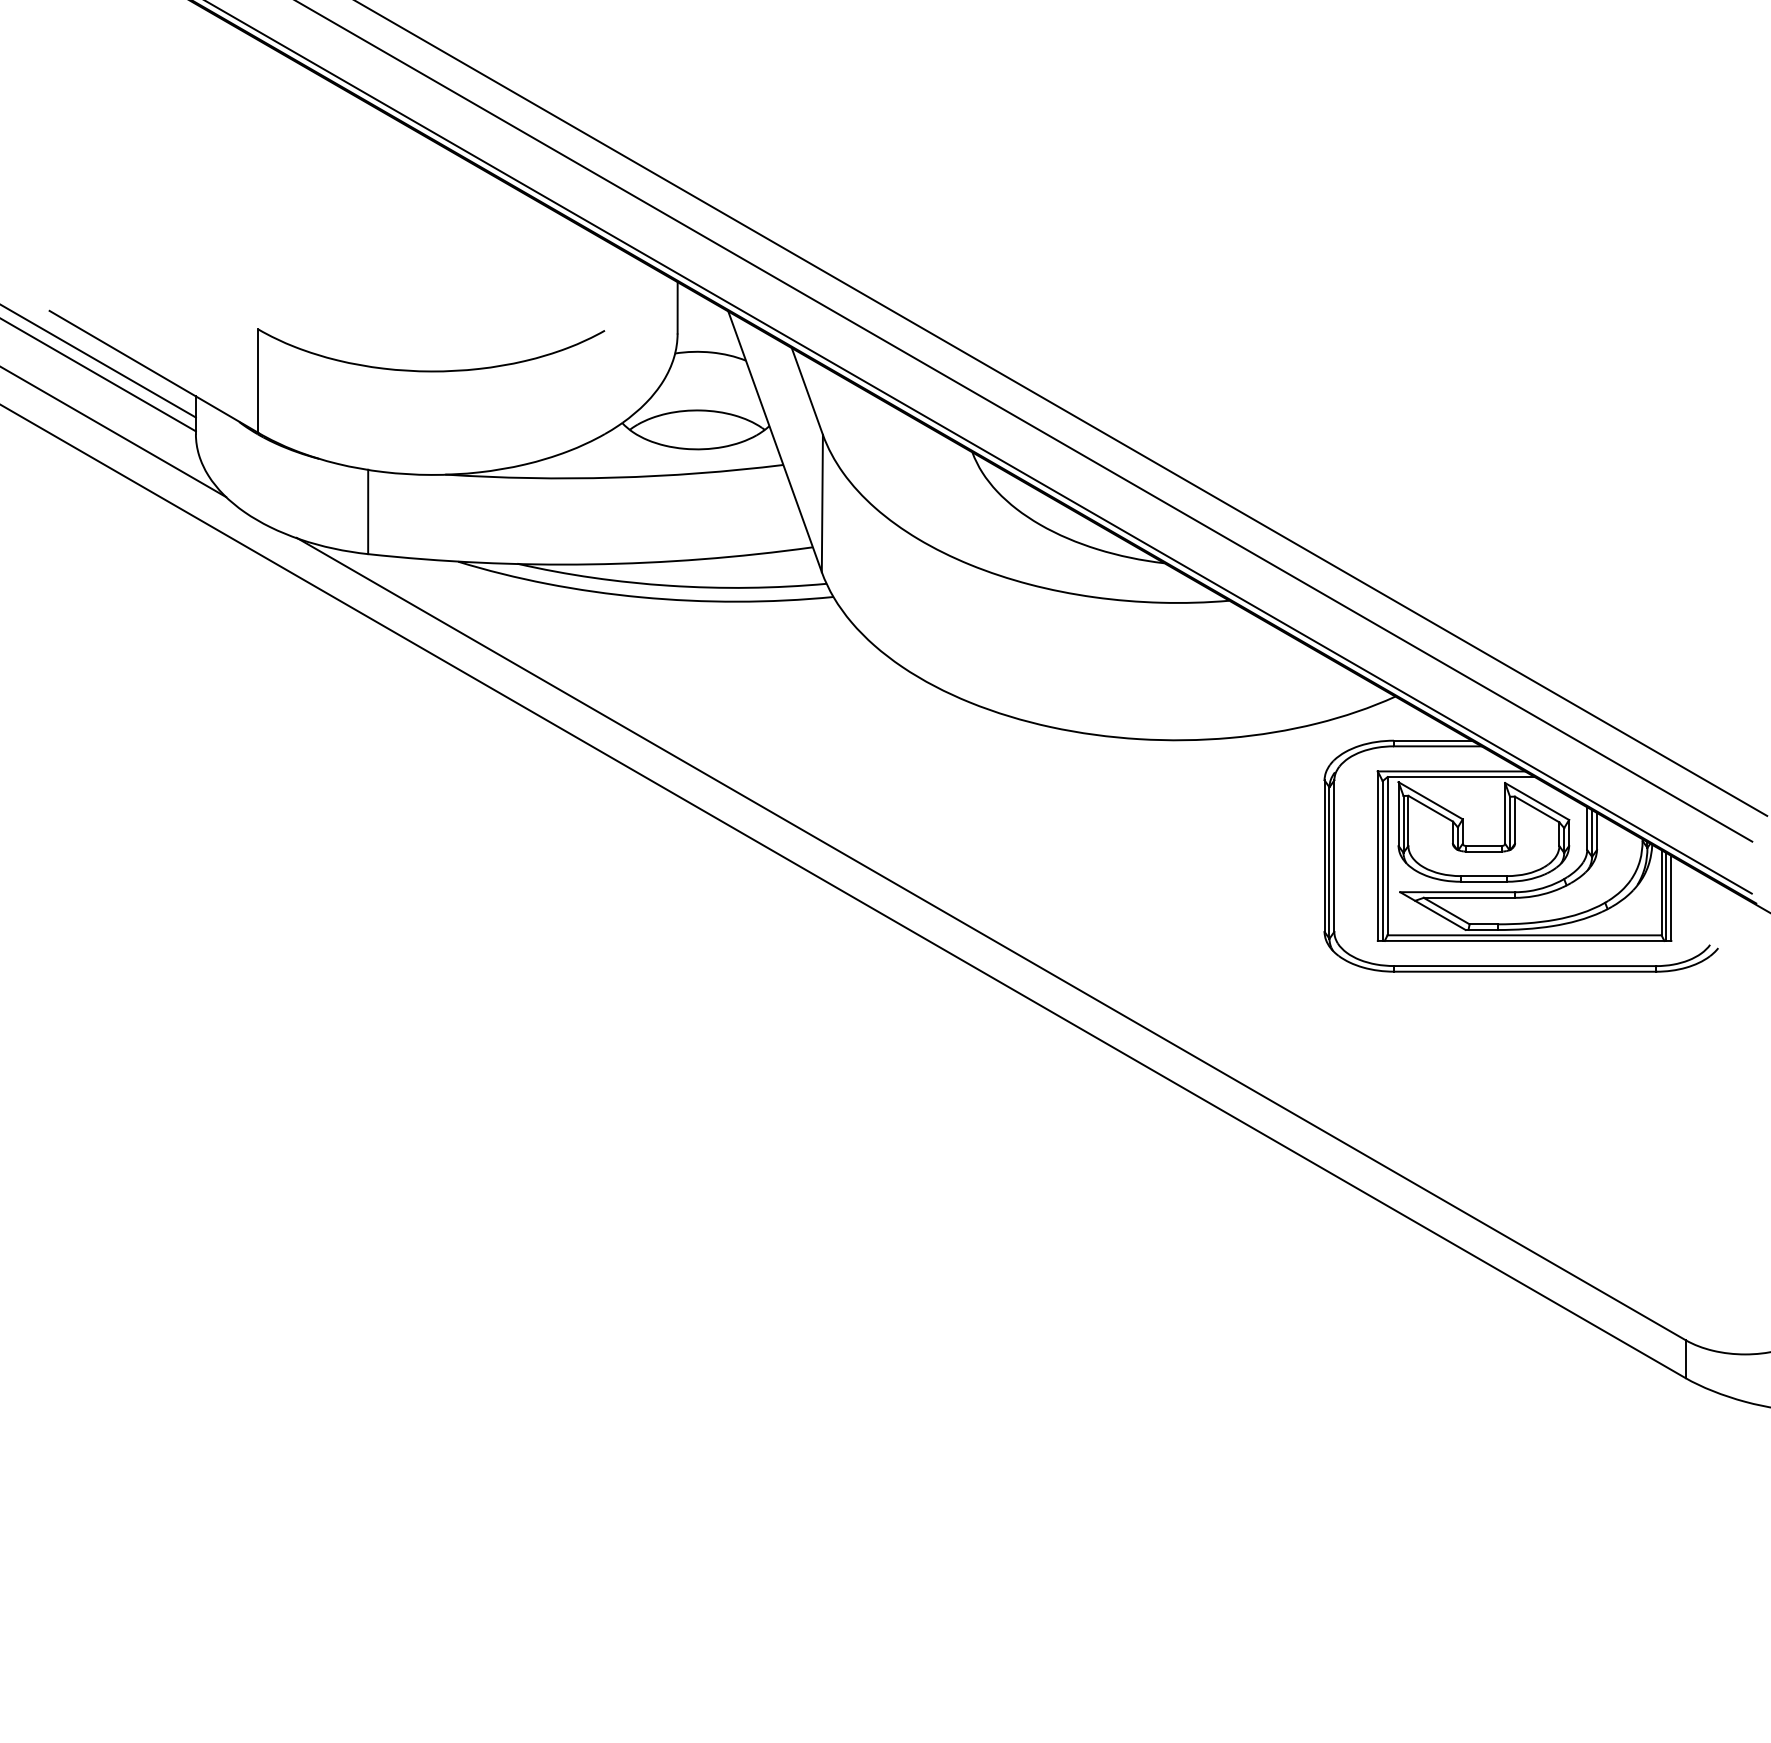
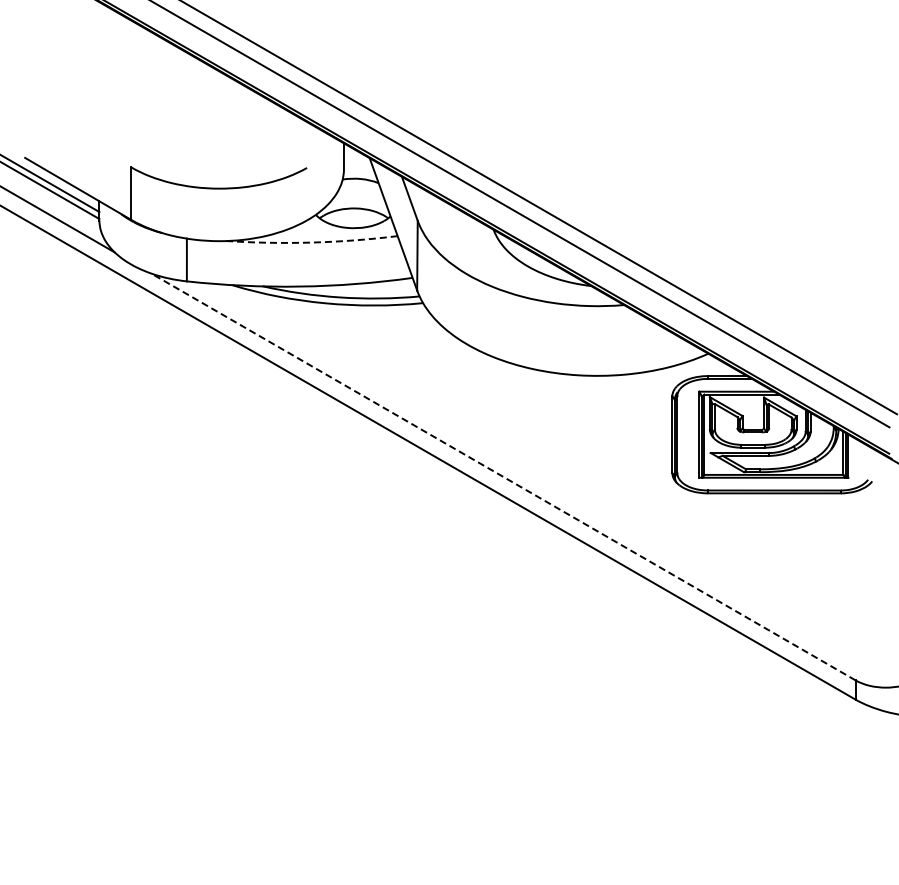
arc: (613, 477) -> (311, 242), solid -> dashed
line: (989, 938) -> (502, 476), solid -> dashed

